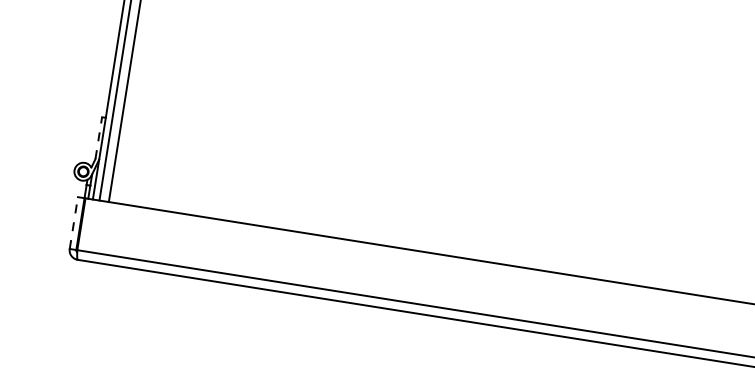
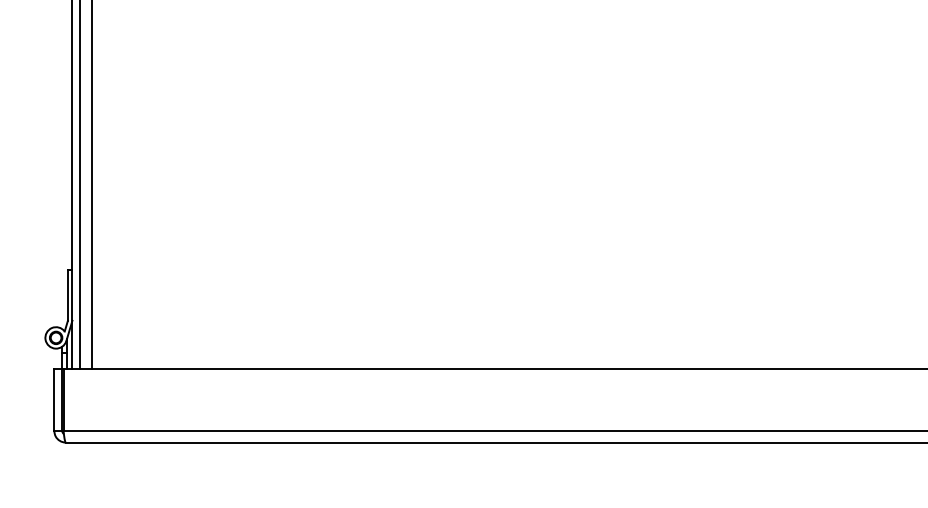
line: (98, 138) -> (67, 295), dashed -> solid
line: (73, 222) -> (54, 399), dashed -> solid

